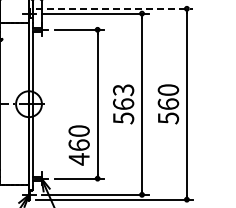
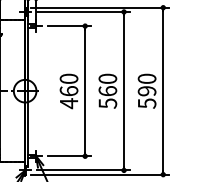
line: (114, 8) -> (99, 7), dashed -> solid
text: (123, 90) -> (107, 79), 563 -> 560
text: (168, 104) -> (147, 91), 560 -> 590
text: (78, 145) -> (68, 91), moved

